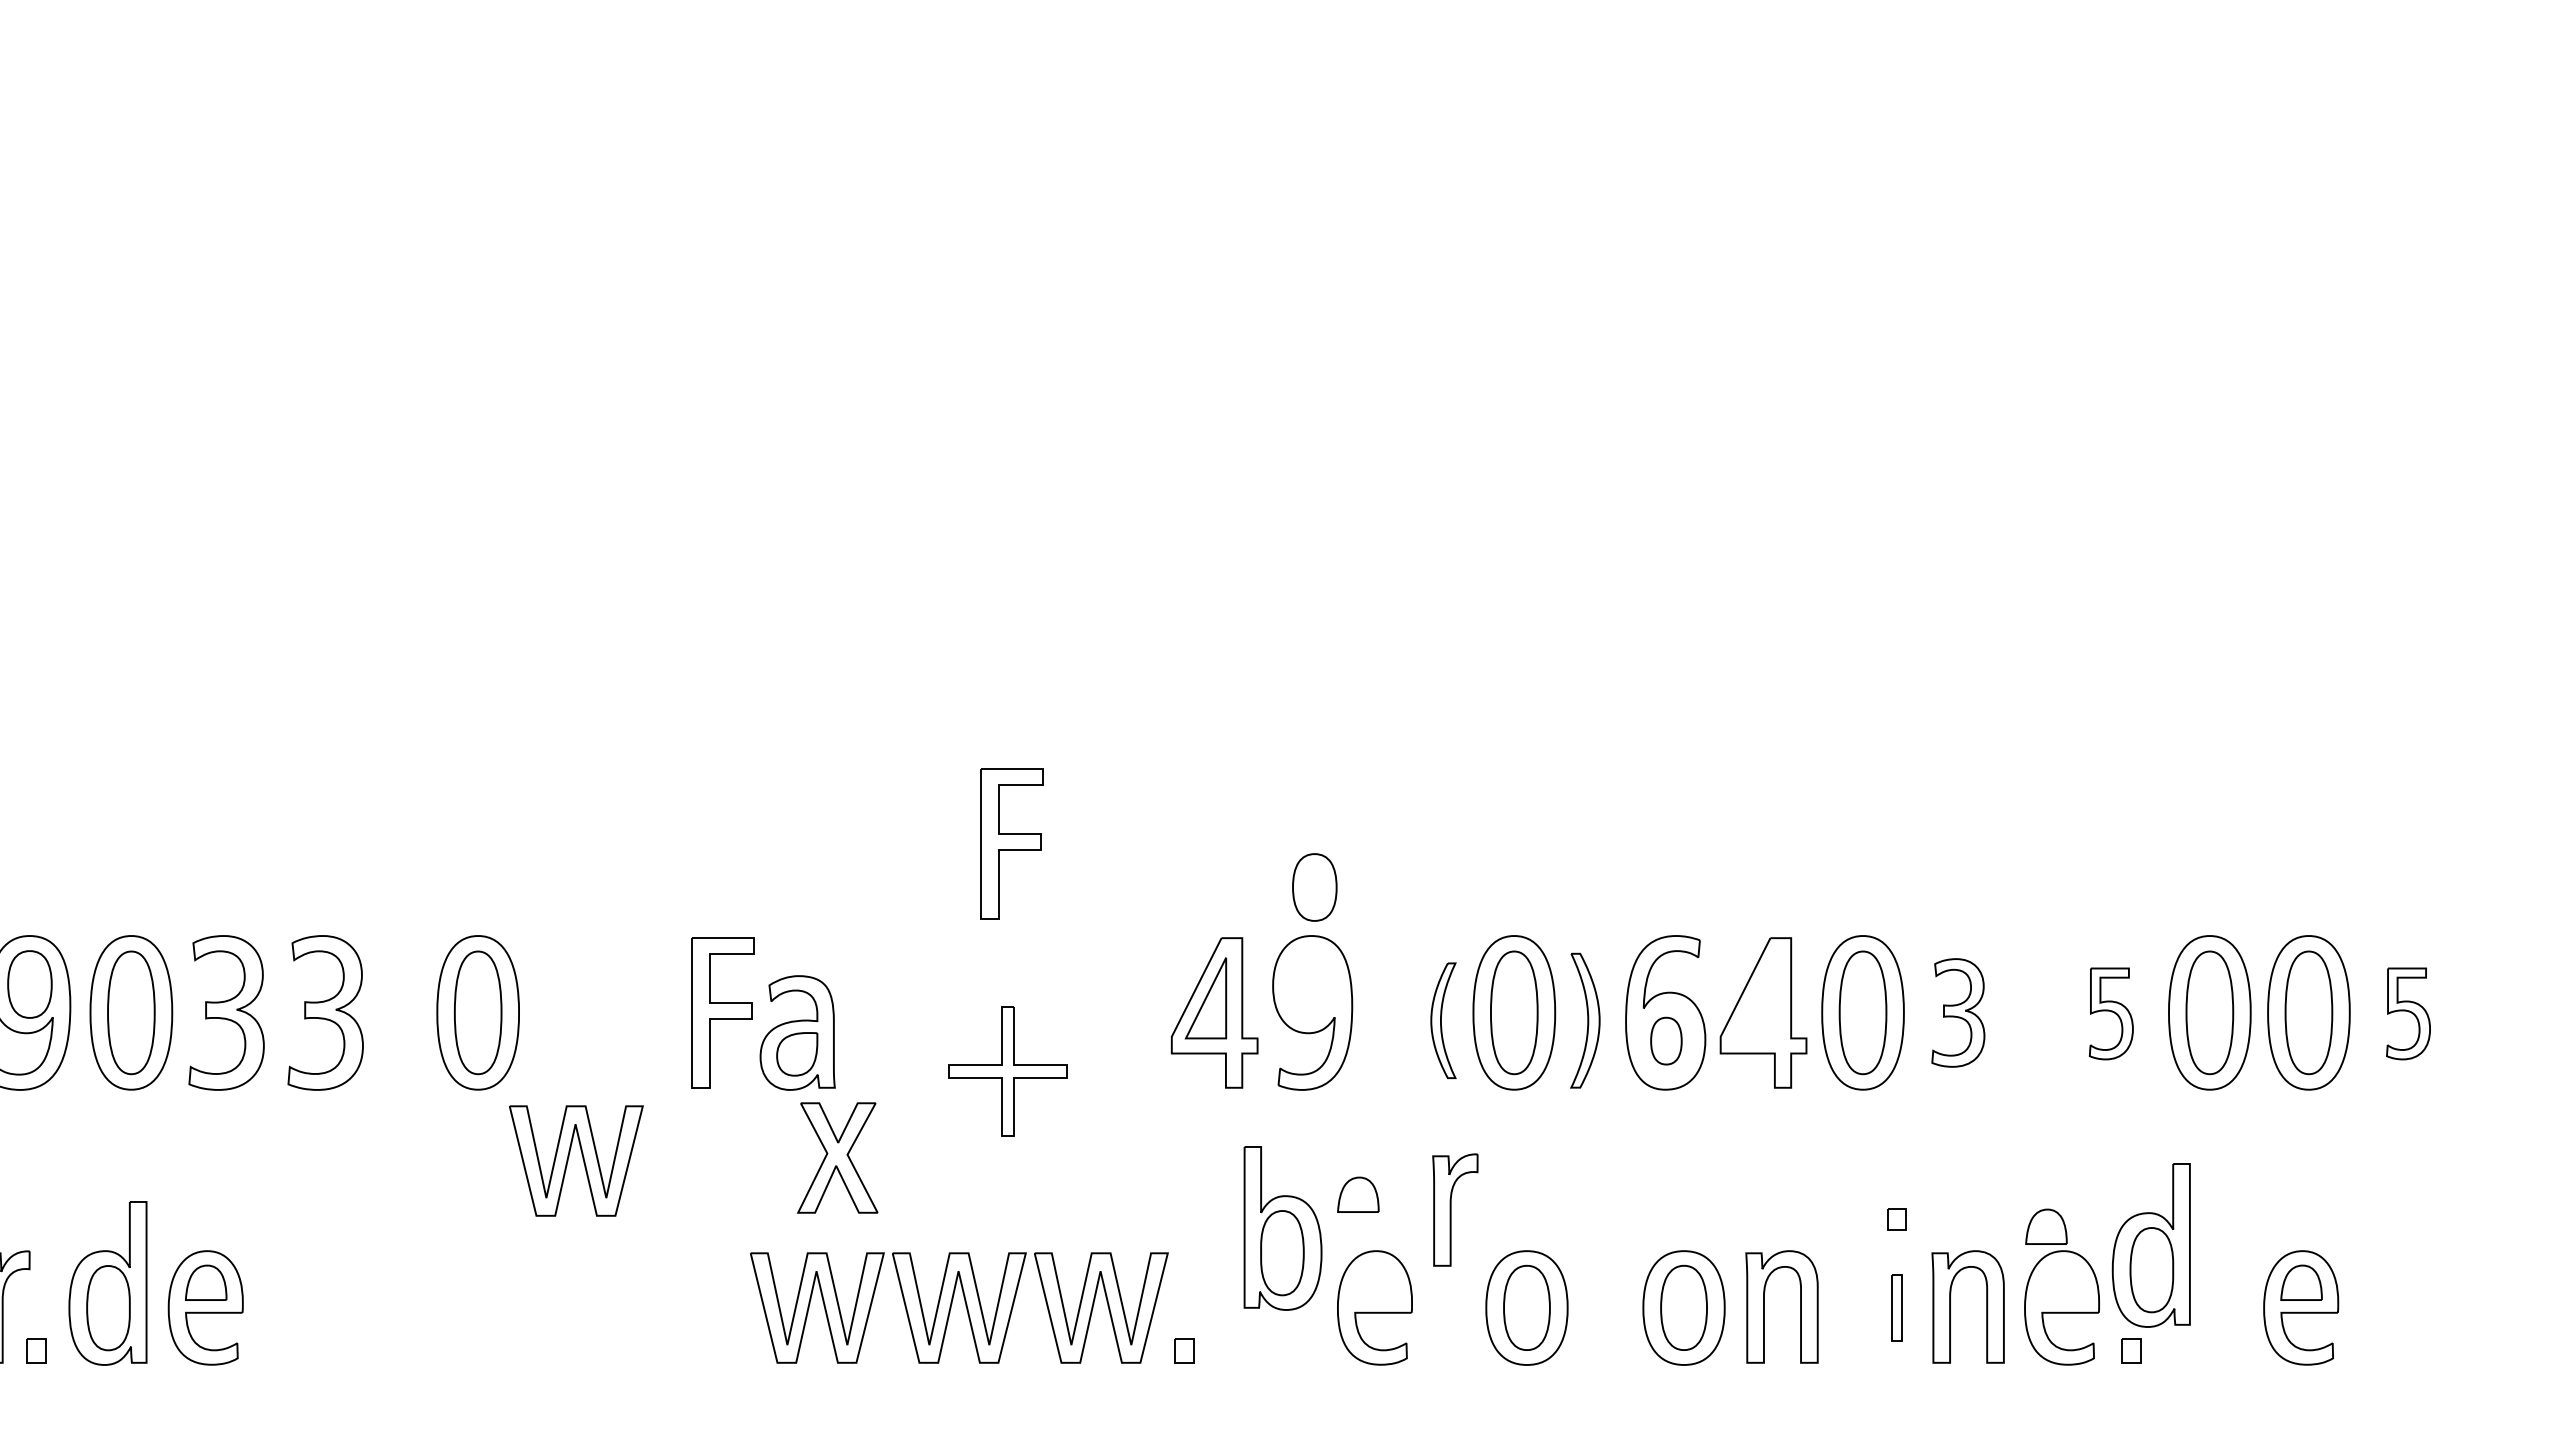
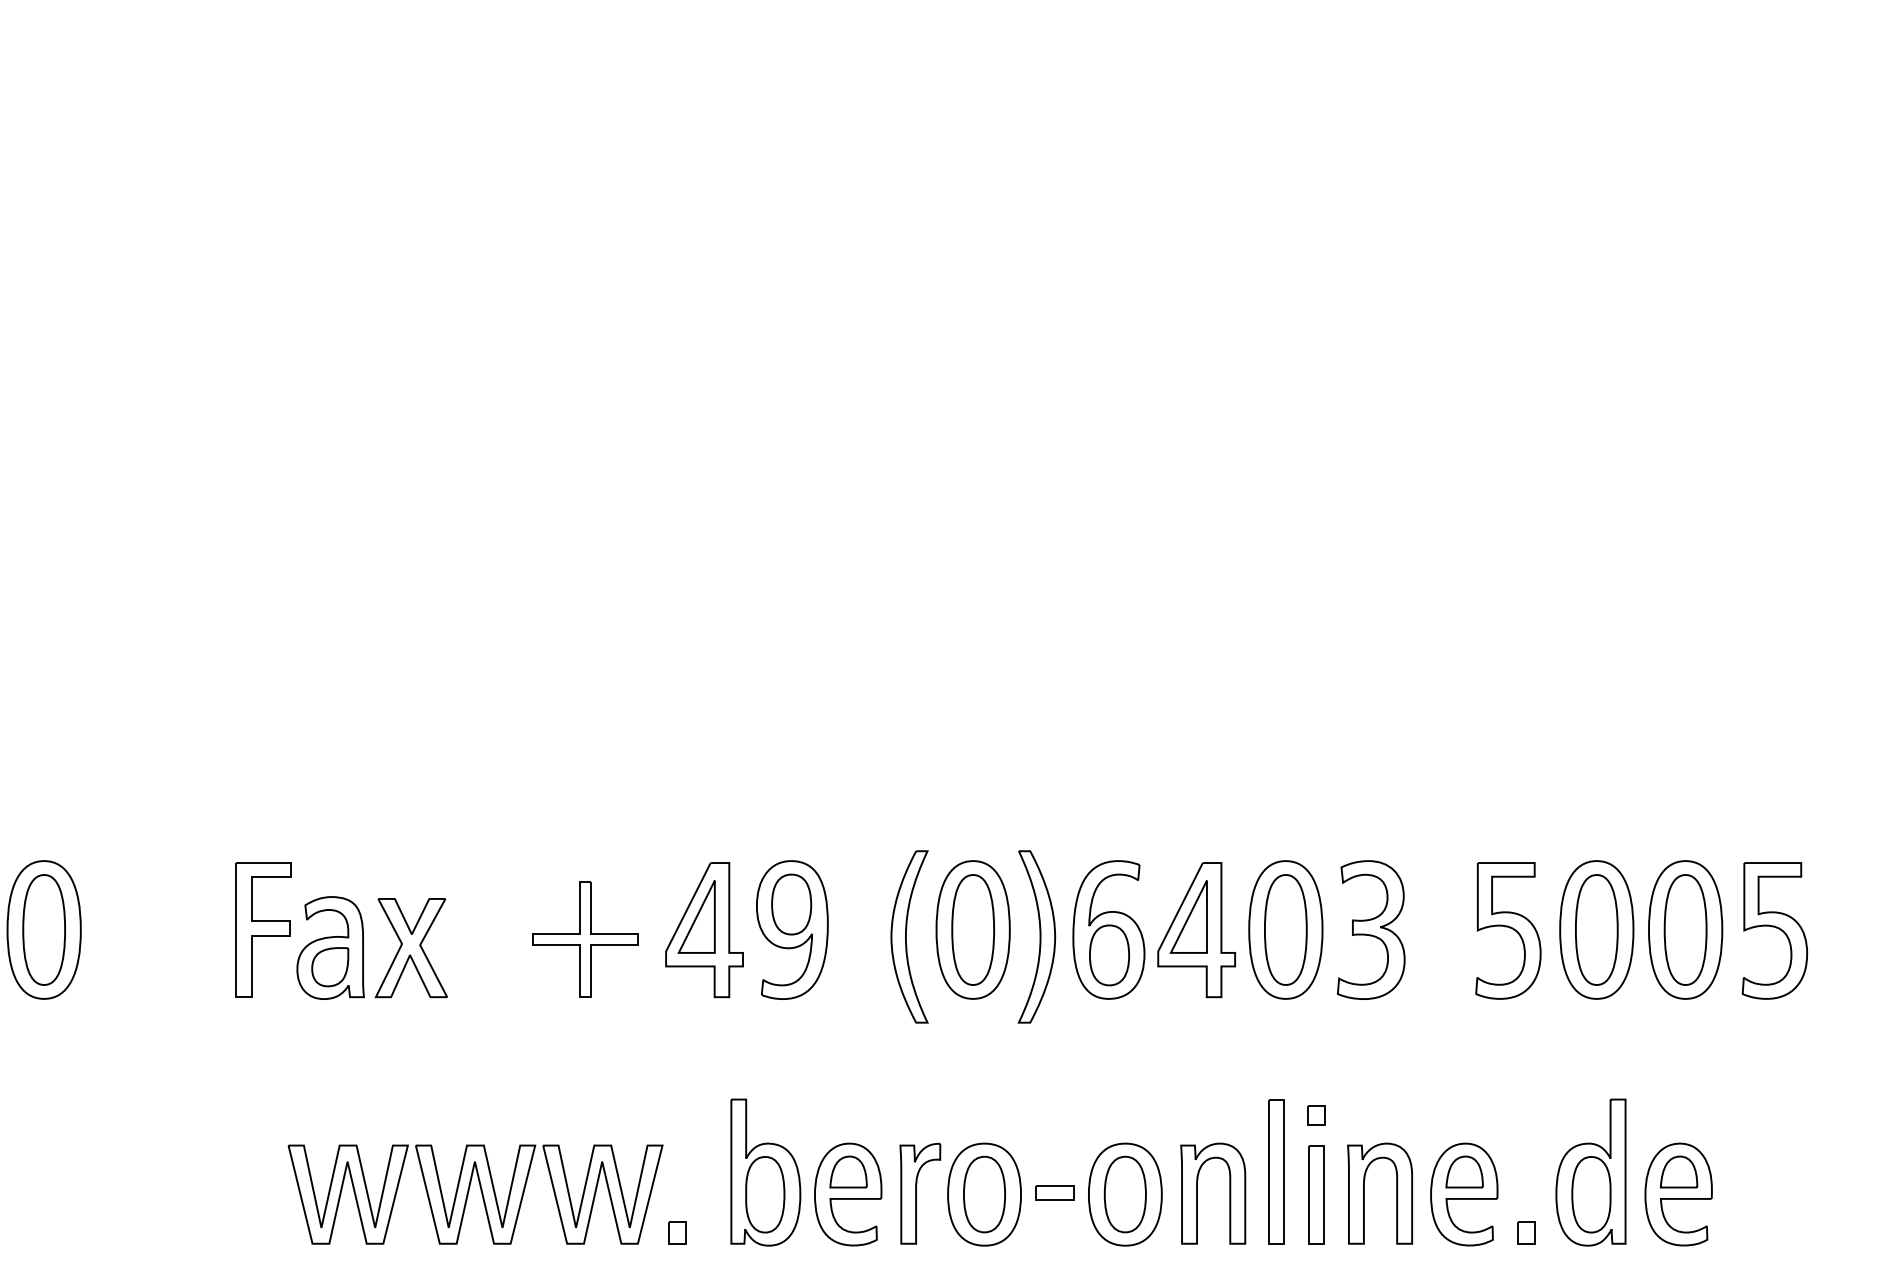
part: (1011, 843) -> (522, 778), removed
part: (1314, 887) -> (791, 904), moved
part: (1754, 998) -> (1188, 917), added
part: (1958, 1012) -> (1371, 929), size x1.43
part: (2111, 1013) -> (1508, 930), size x1.67
part: (2408, 1013) -> (1774, 930), size x1.67
part: (1443, 1020) -> (909, 936), size x1.67
part: (1585, 1020) -> (1037, 936), size x1.43
part: (1666, 1040) -> (1109, 954), size x1.43
part: (1007, 1071) -> (585, 939), moved
part: (837, 1157) -> (411, 947), moved
part: (582, 1159) -> (137, 1061), removed
part: (1358, 1194) -> (848, 1171), moved
part: (1455, 1209) -> (920, 1193), moved
part: (2046, 1226) -> (1464, 1171), moved
part: (1282, 1228) -> (765, 1172), moved
part: (2150, 1245) -> (1590, 1172), moved
part: (1852, 1282) -> (1276, 1171), added
part: (1605, 1306) -> (1054, 1193), added
part: (1896, 1307) -> (1315, 1194), size x1.67

